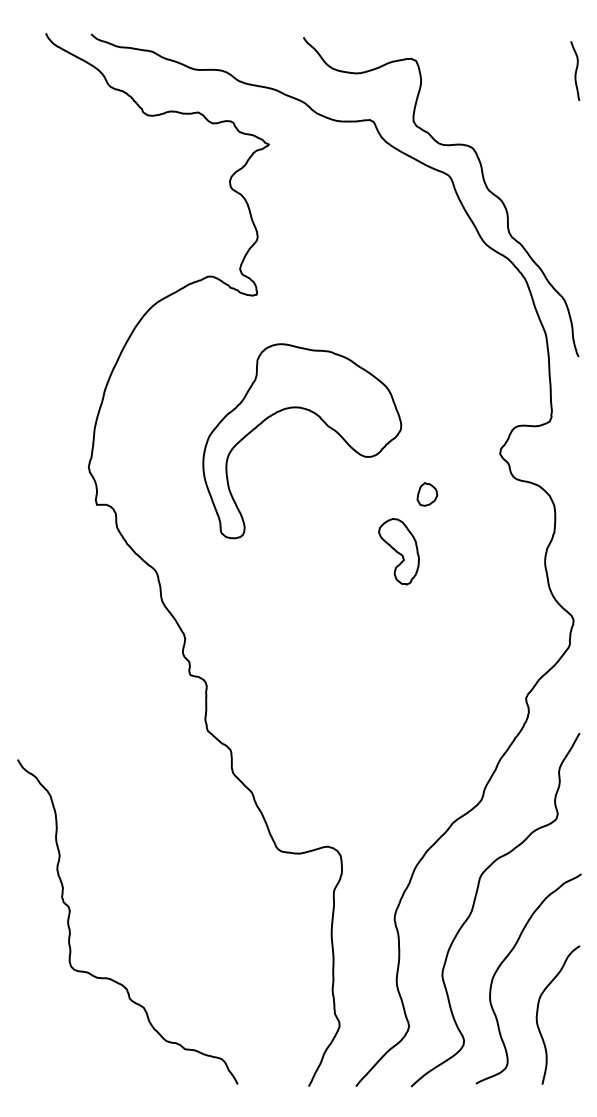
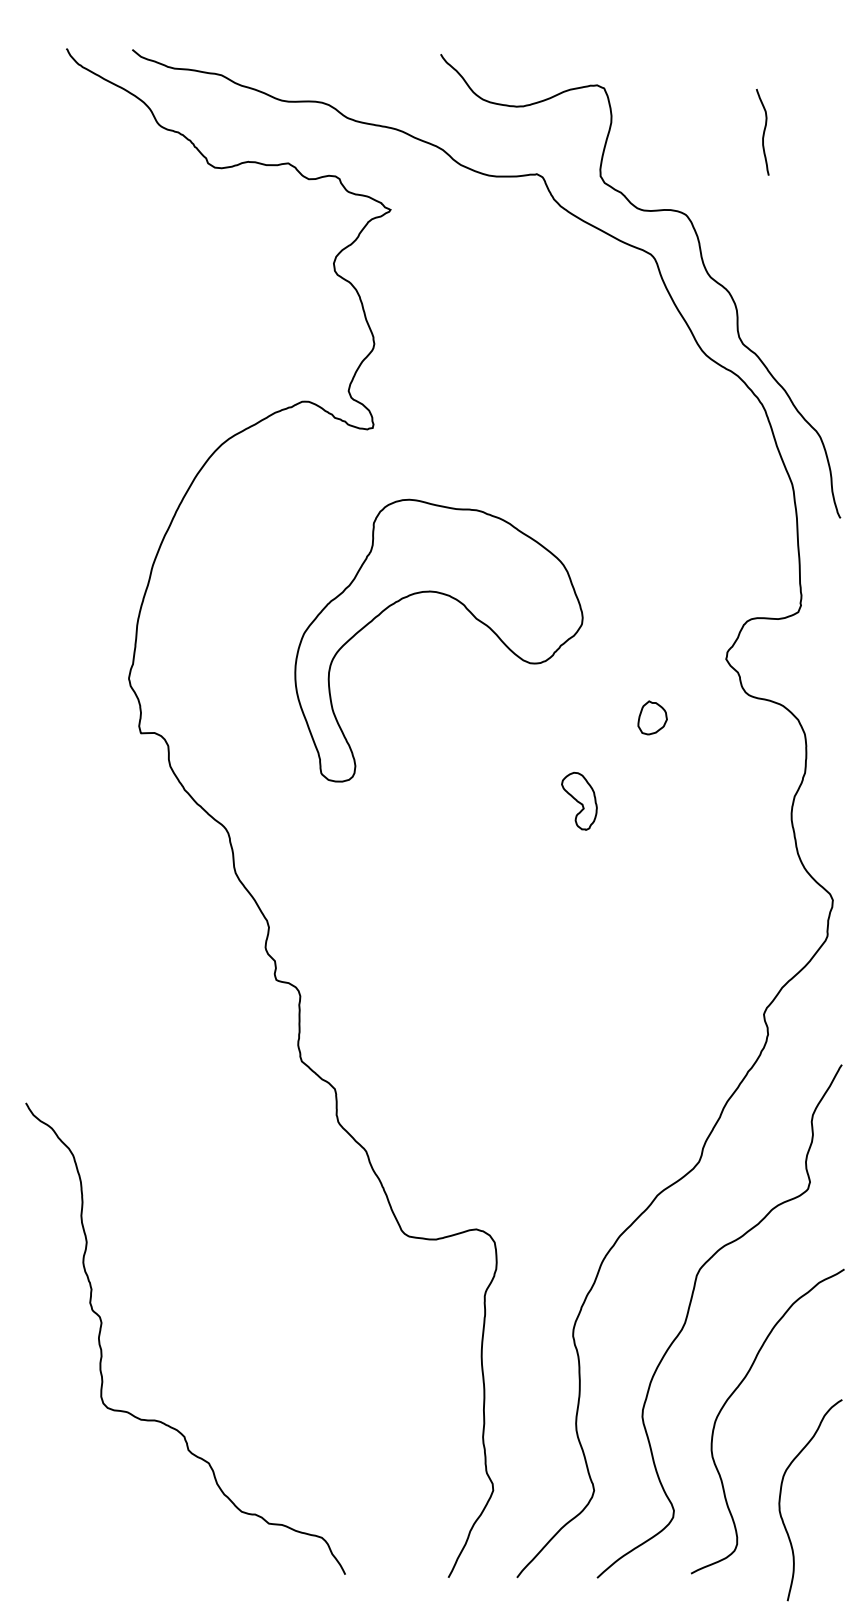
curve: (575, 70) -> (763, 131), moved
part: (427, 494) -> (652, 718), moved
part: (398, 551) -> (578, 800), size x0.6
curve: (538, 1012) -> (781, 1496), moved

